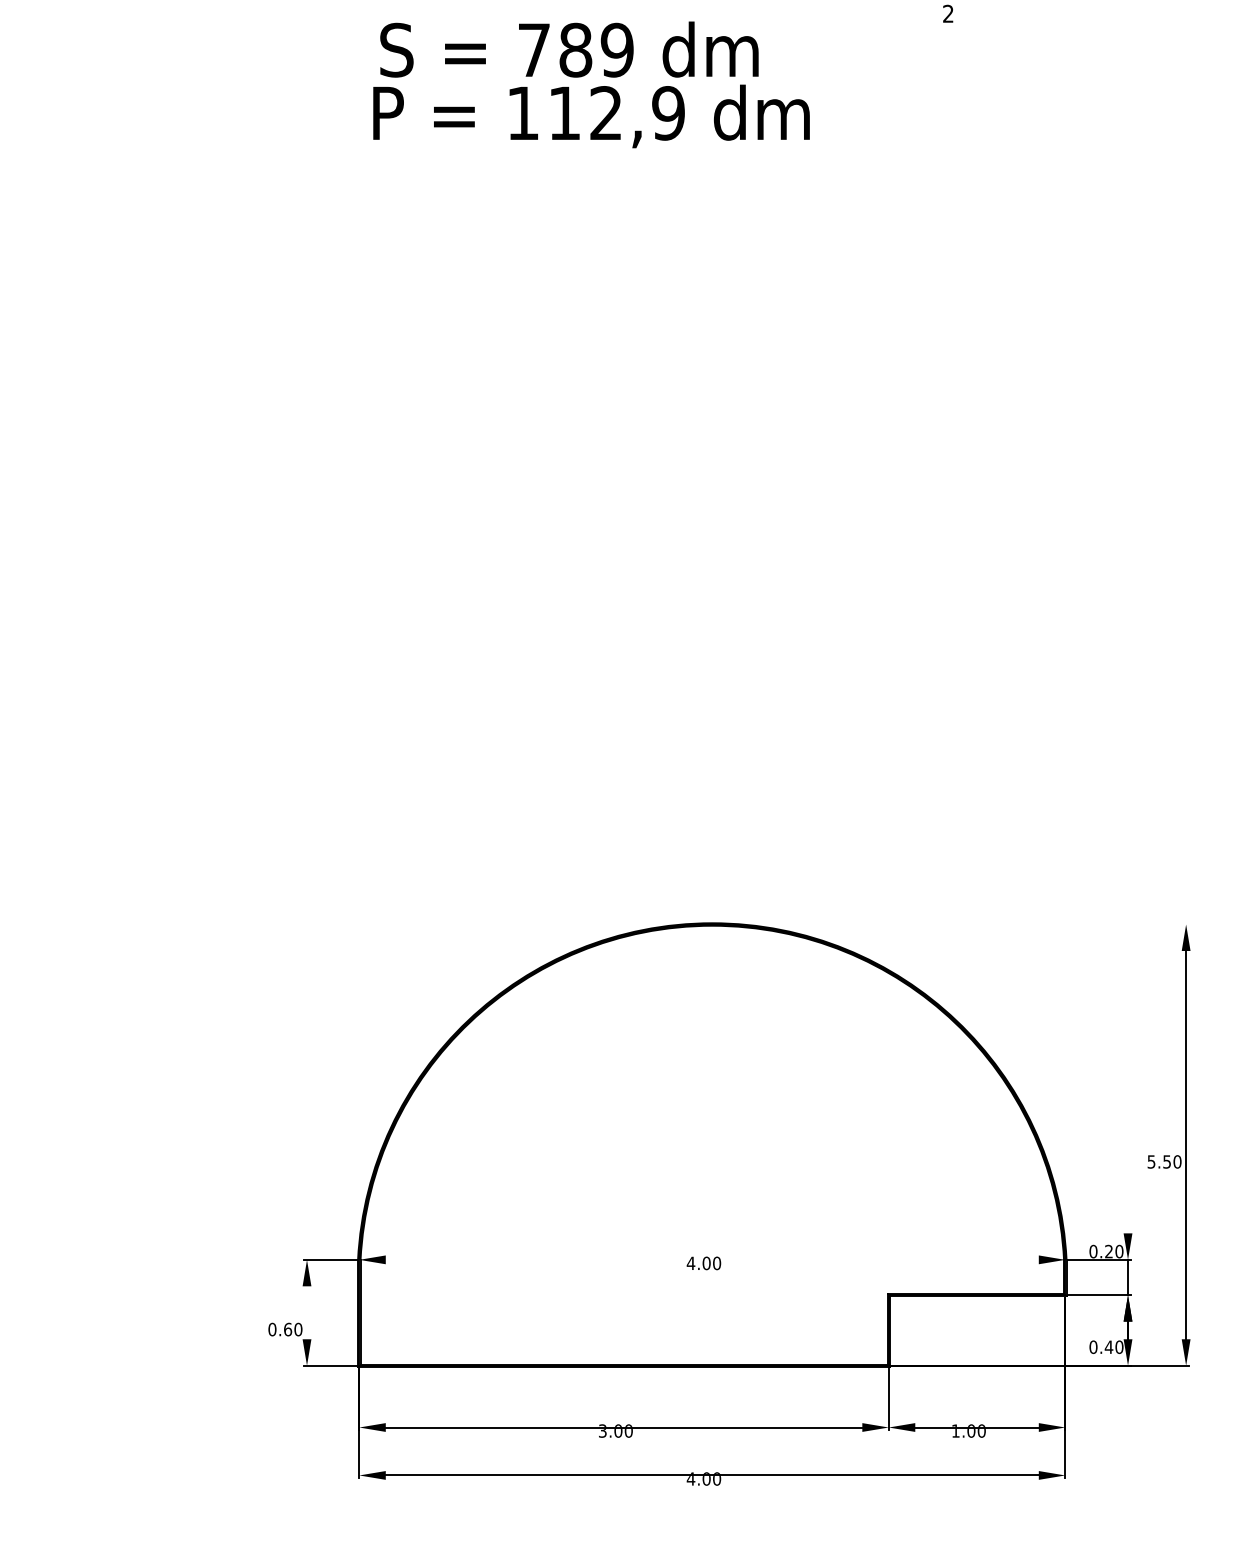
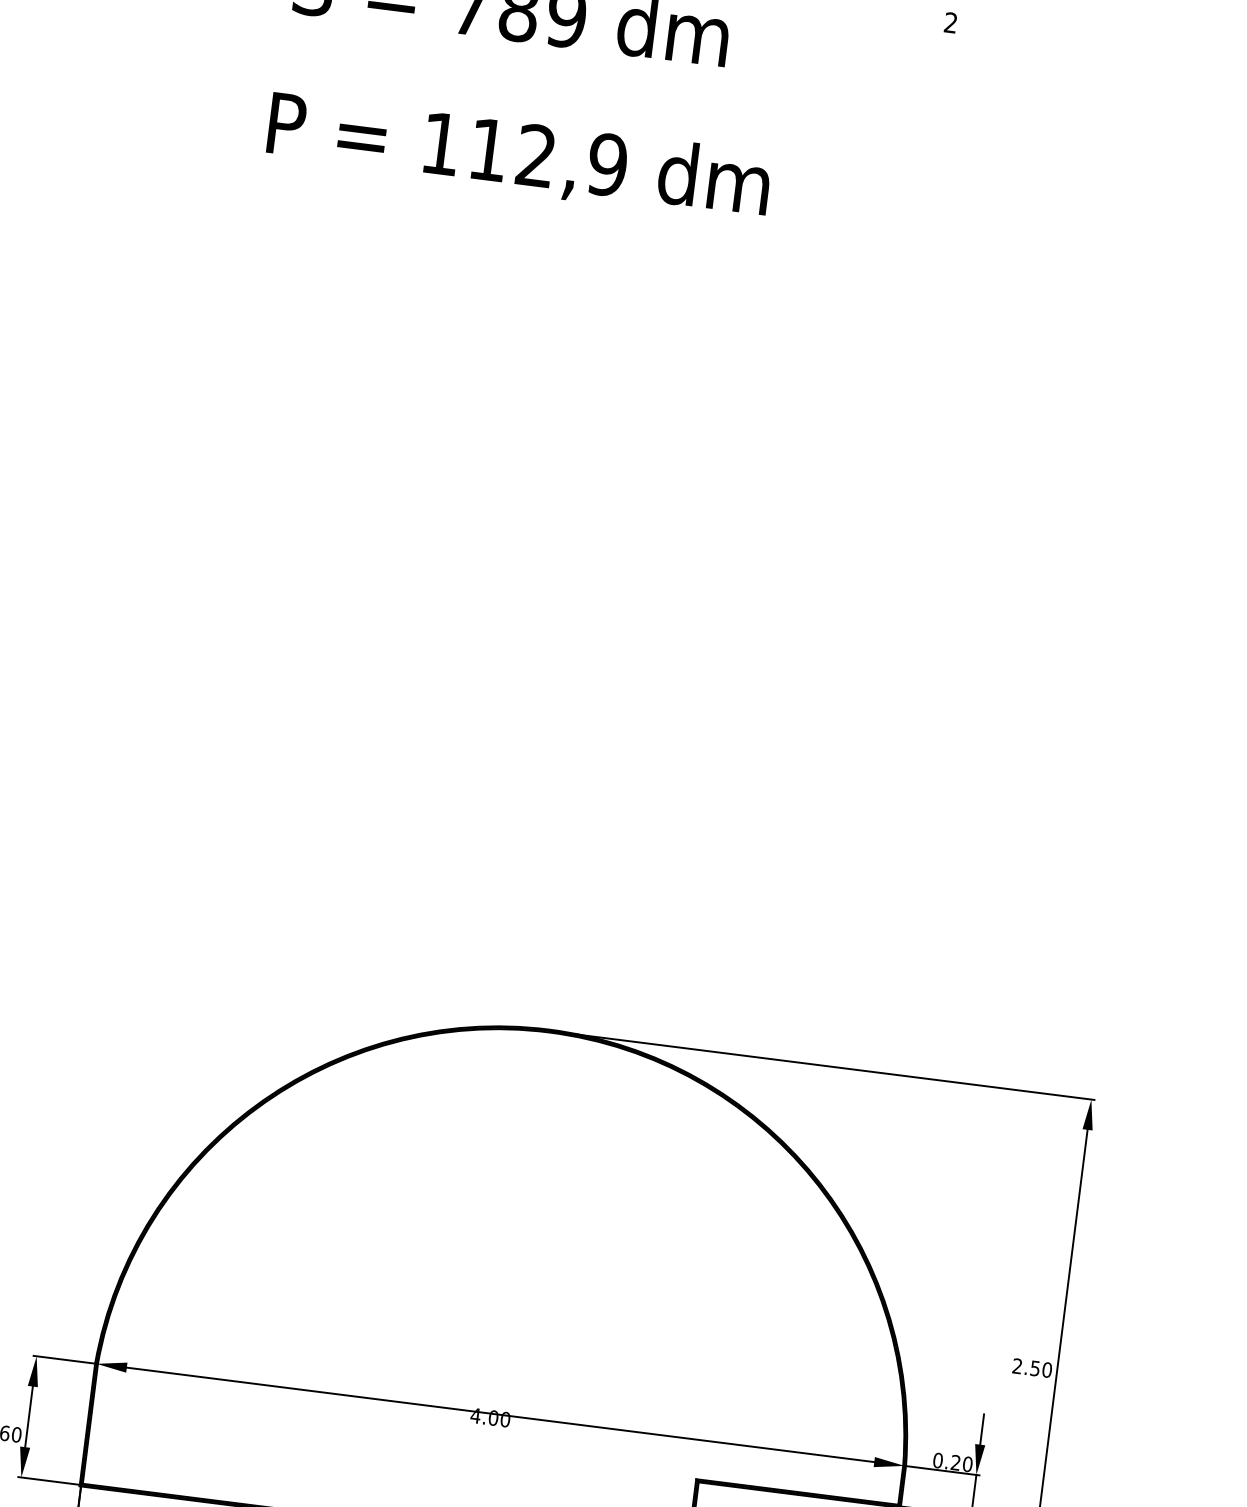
text: (591, 116) -> (518, 157), moved
line: (951, 924) -> (822, 1065), added
text: (1151, 1161) -> (1017, 1365), 5.50 -> 2.50
line: (1128, 1219) -> (982, 1428), added
line: (711, 1259) -> (499, 1414), added
line: (307, 1312) -> (29, 1416), added

